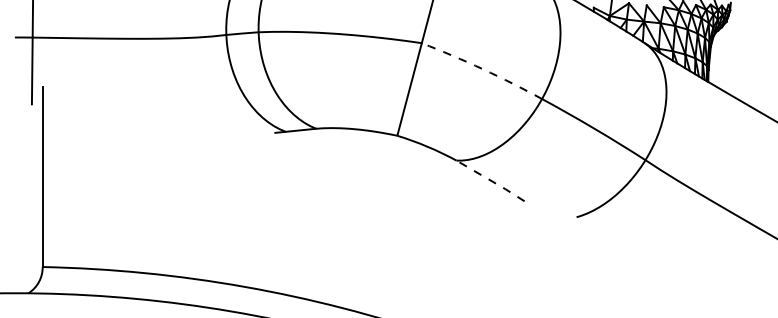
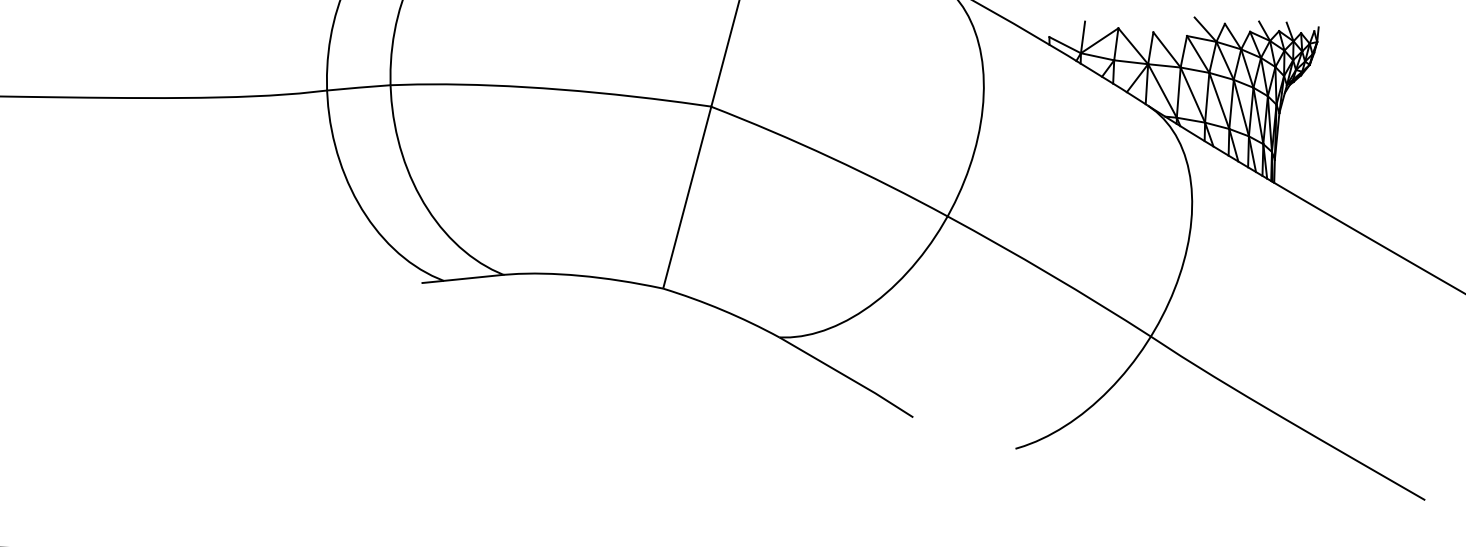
arc: (482, 69) -> (830, 158), dashed -> solid
line: (490, 180) -> (846, 376), dashed -> solid

